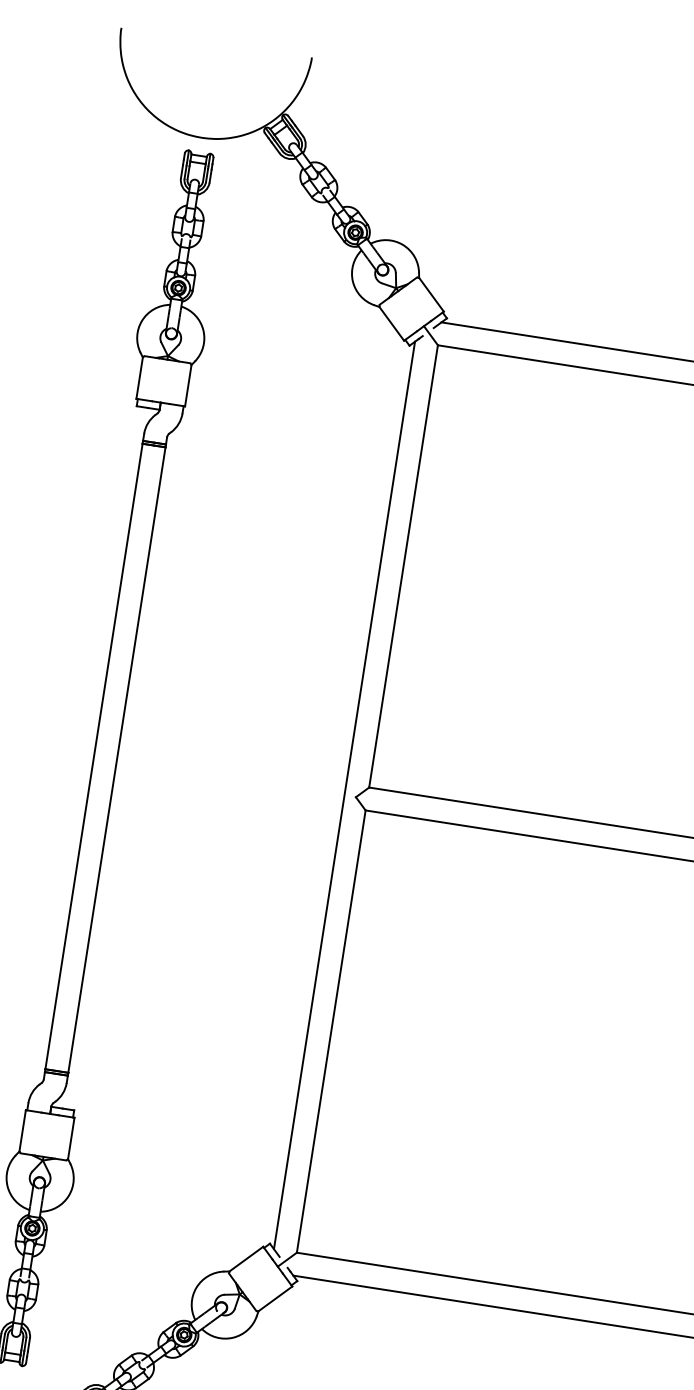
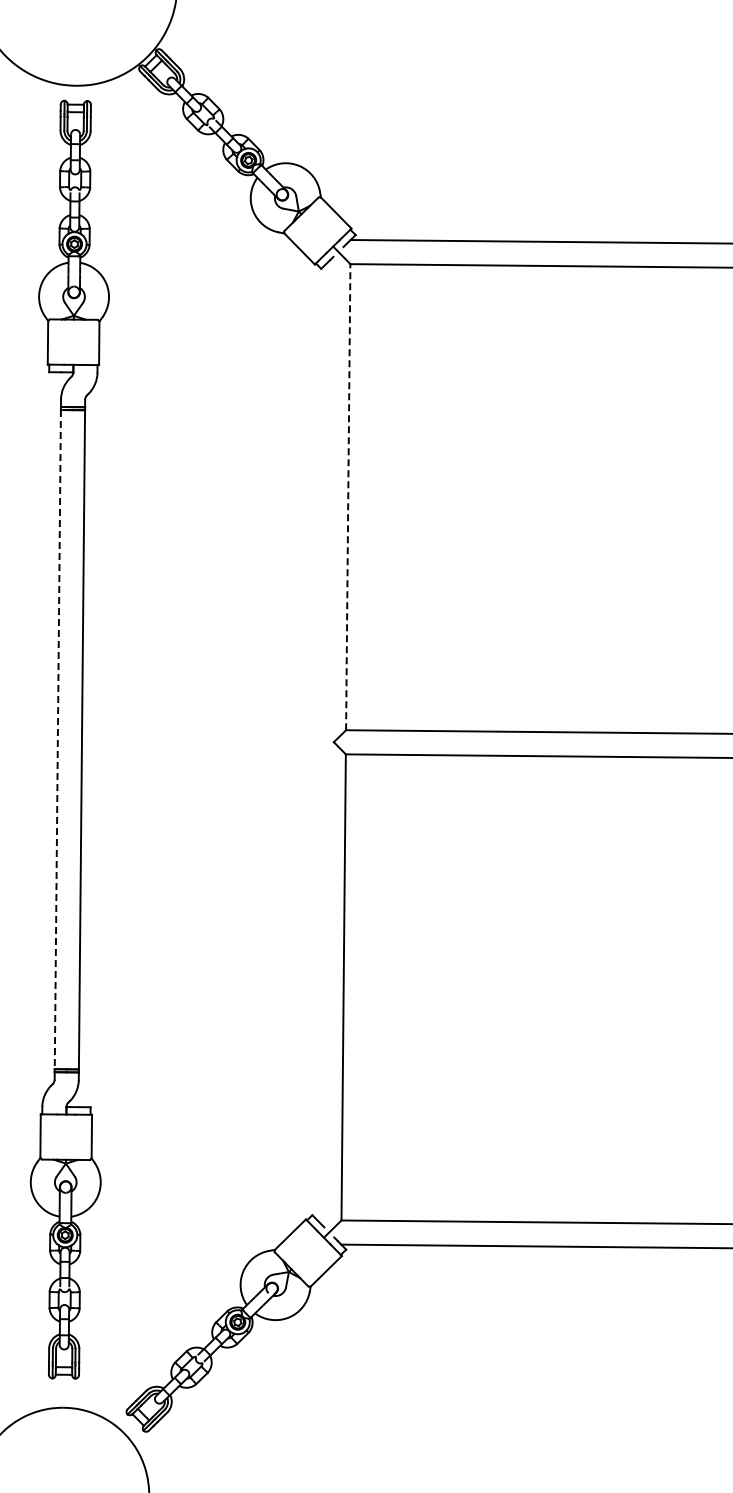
line: (403, 565) -> (348, 496), solid -> dashed
line: (93, 756) -> (57, 739), solid -> dashed
line: (344, 794) -> (321, 741), removed

